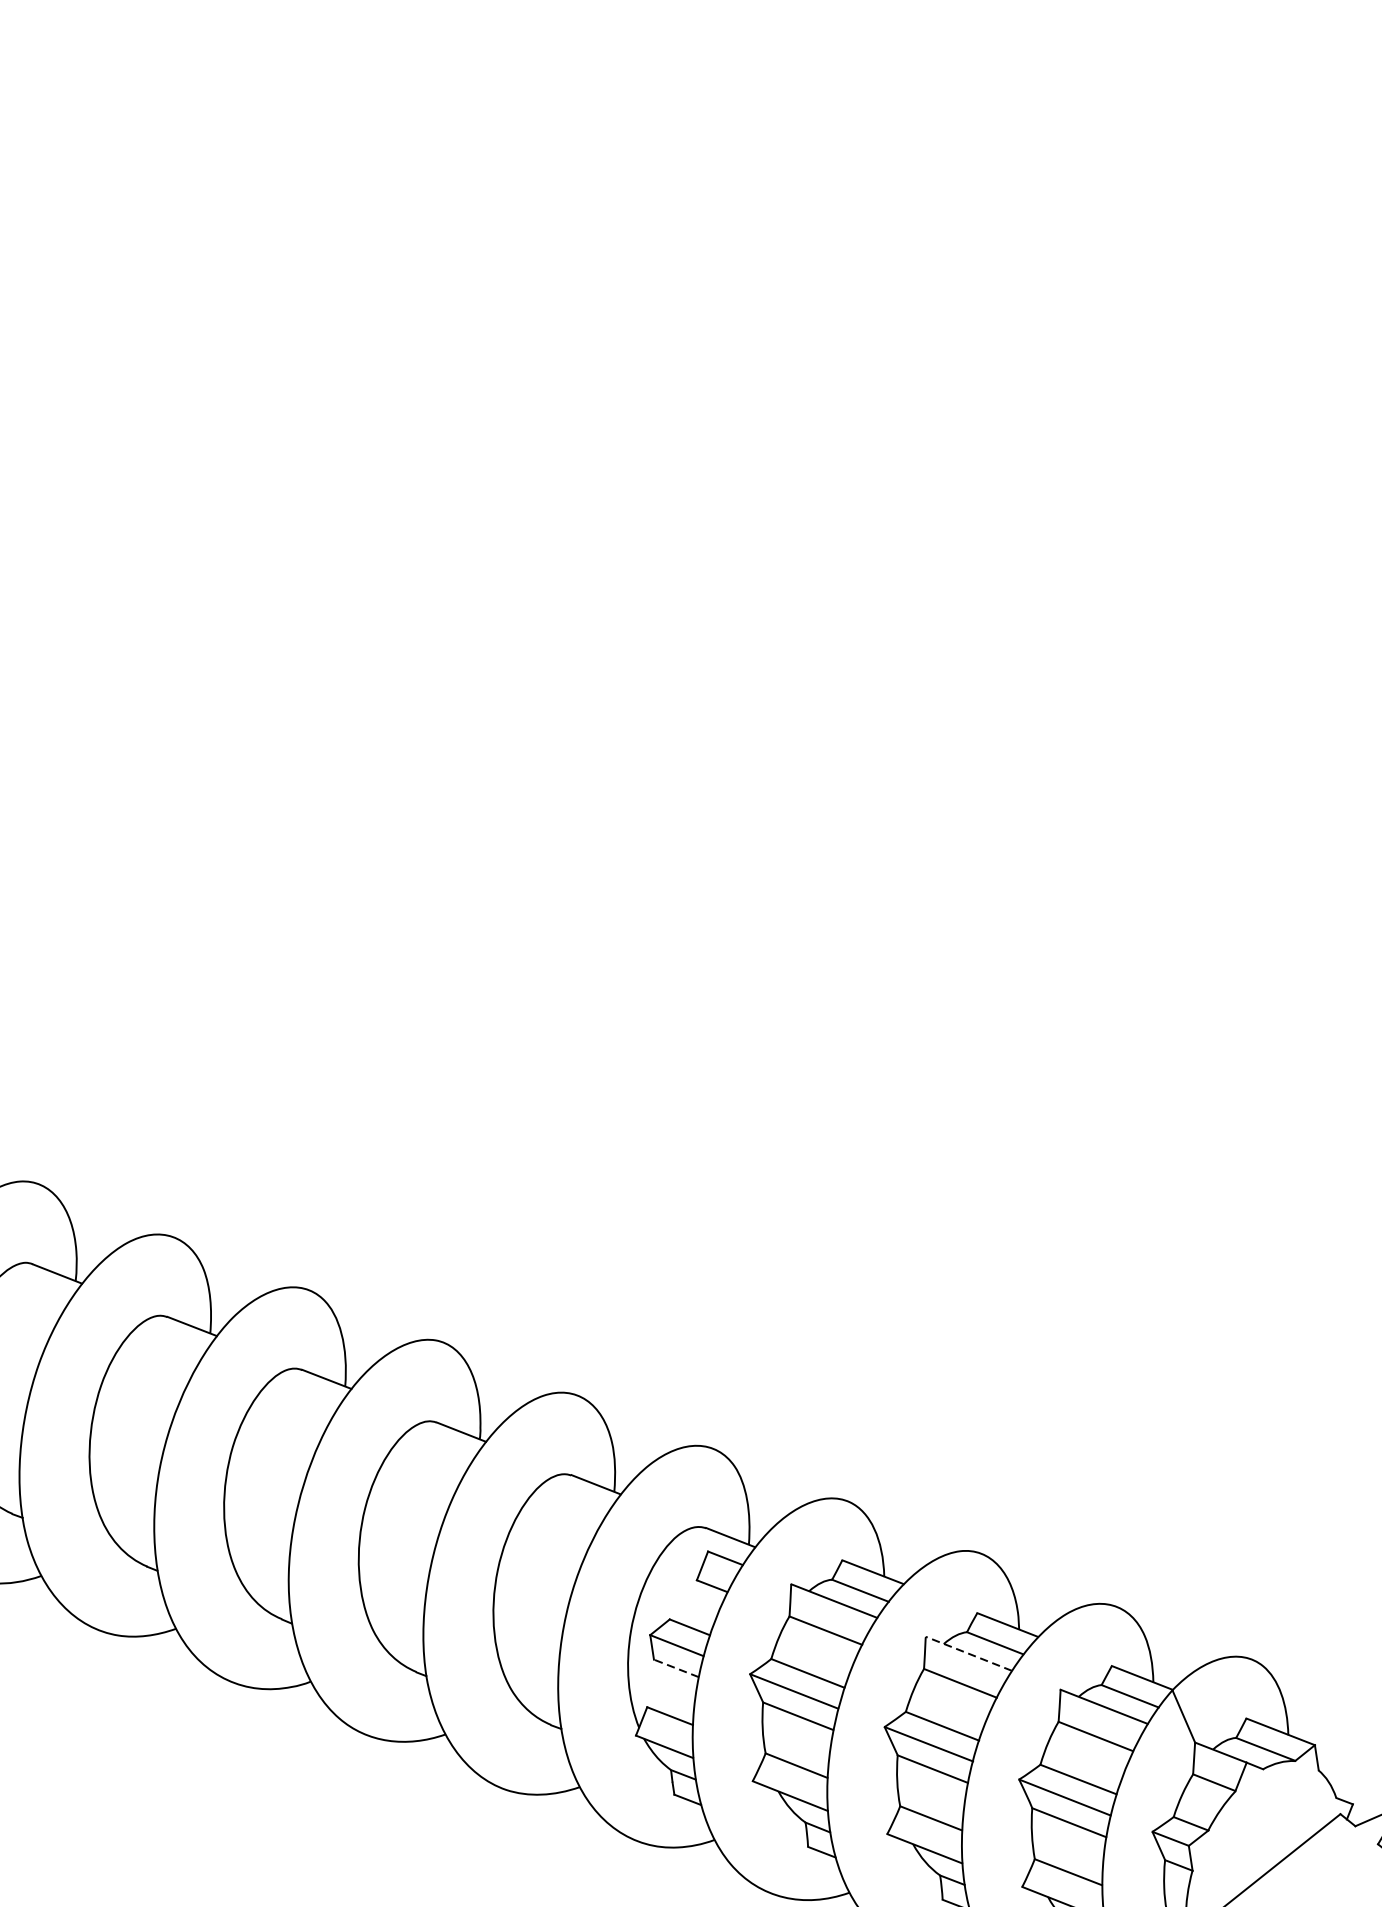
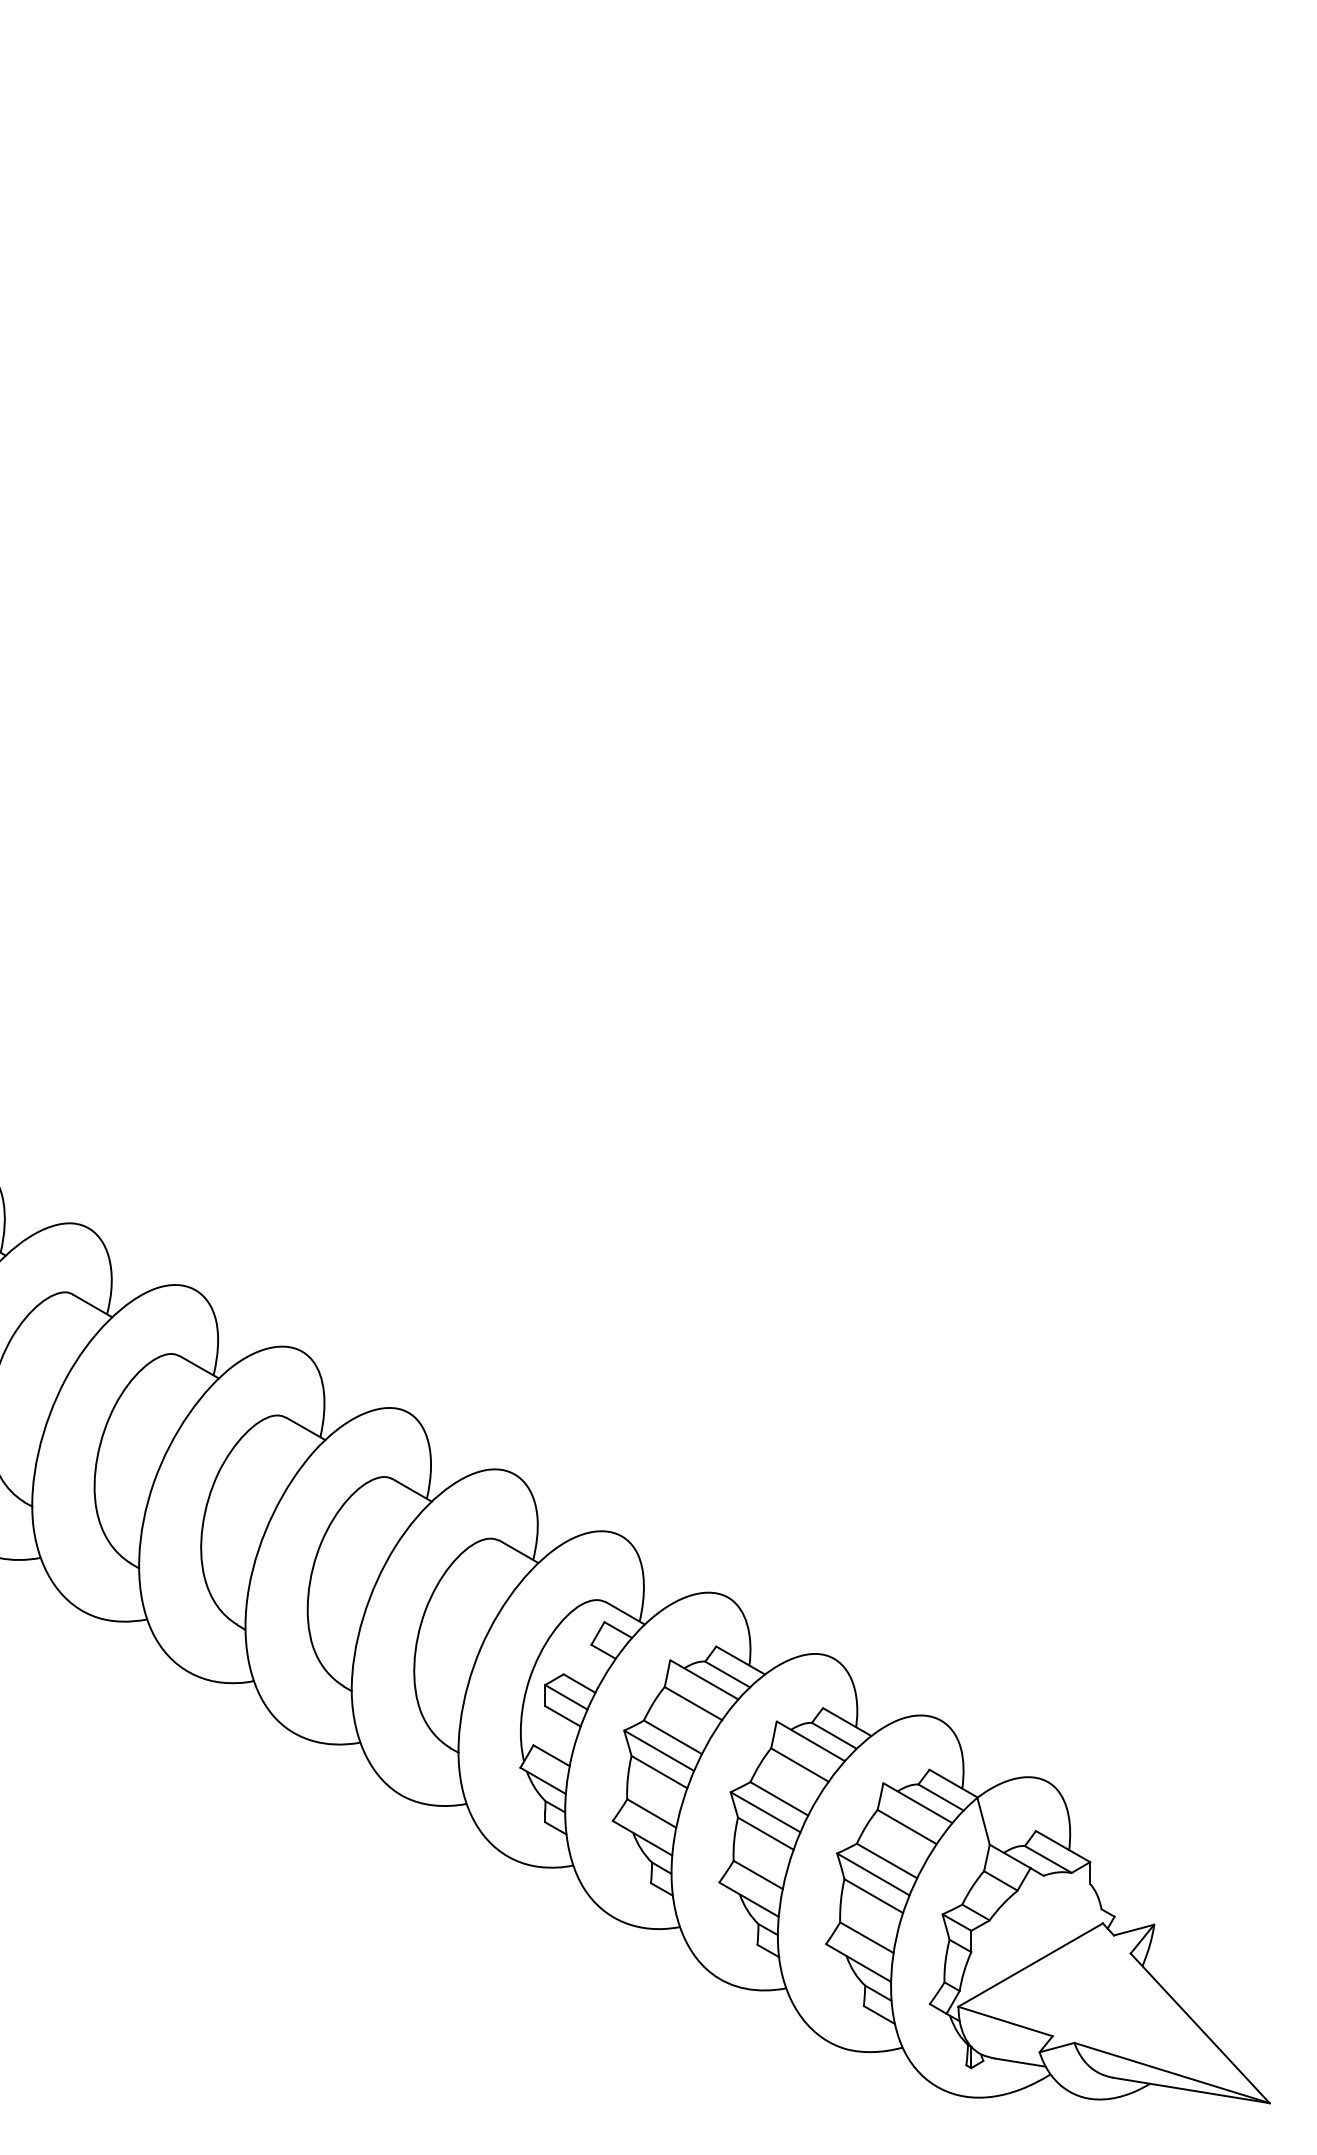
line: (968, 1654) -> (810, 1741), dashed -> solid
line: (675, 1668) -> (562, 1716), dashed -> solid

